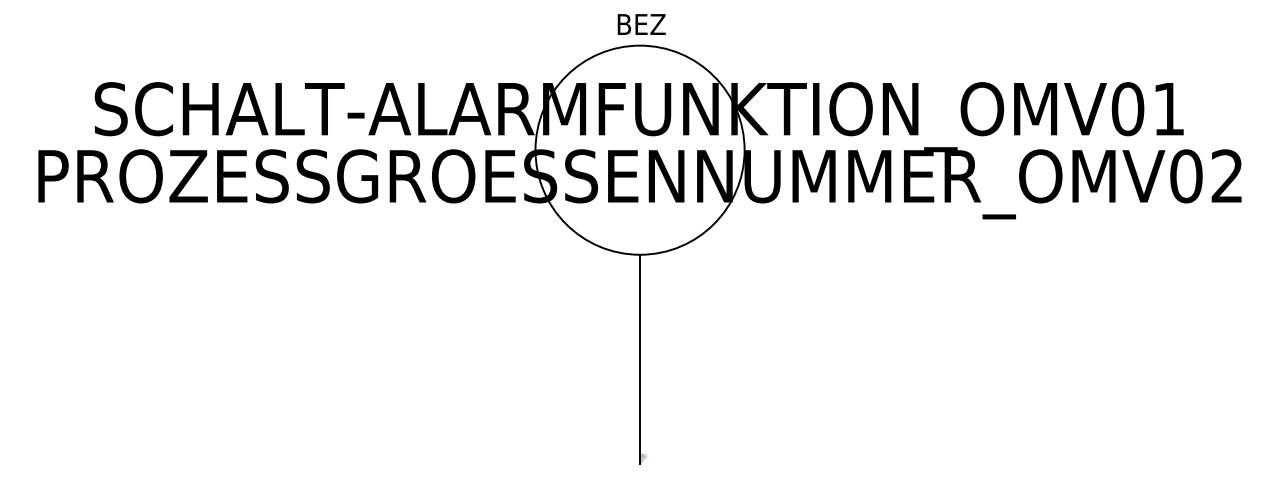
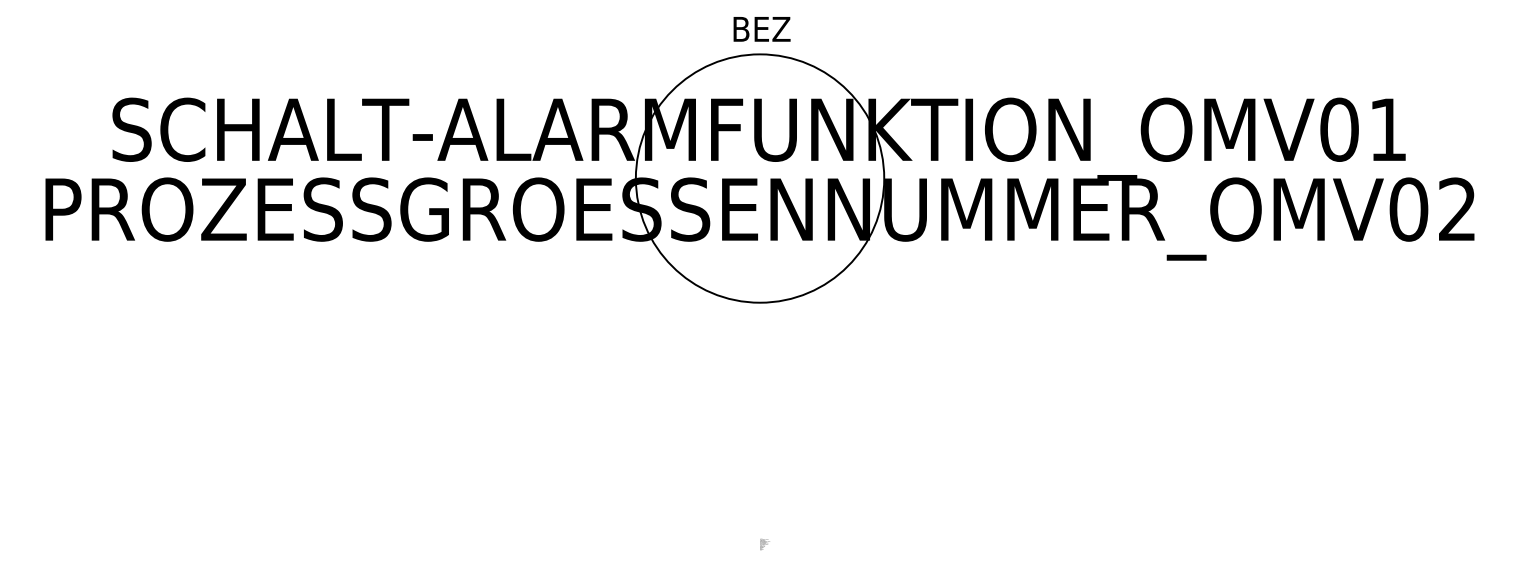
line: (640, 358) -> (760, 425), removed

